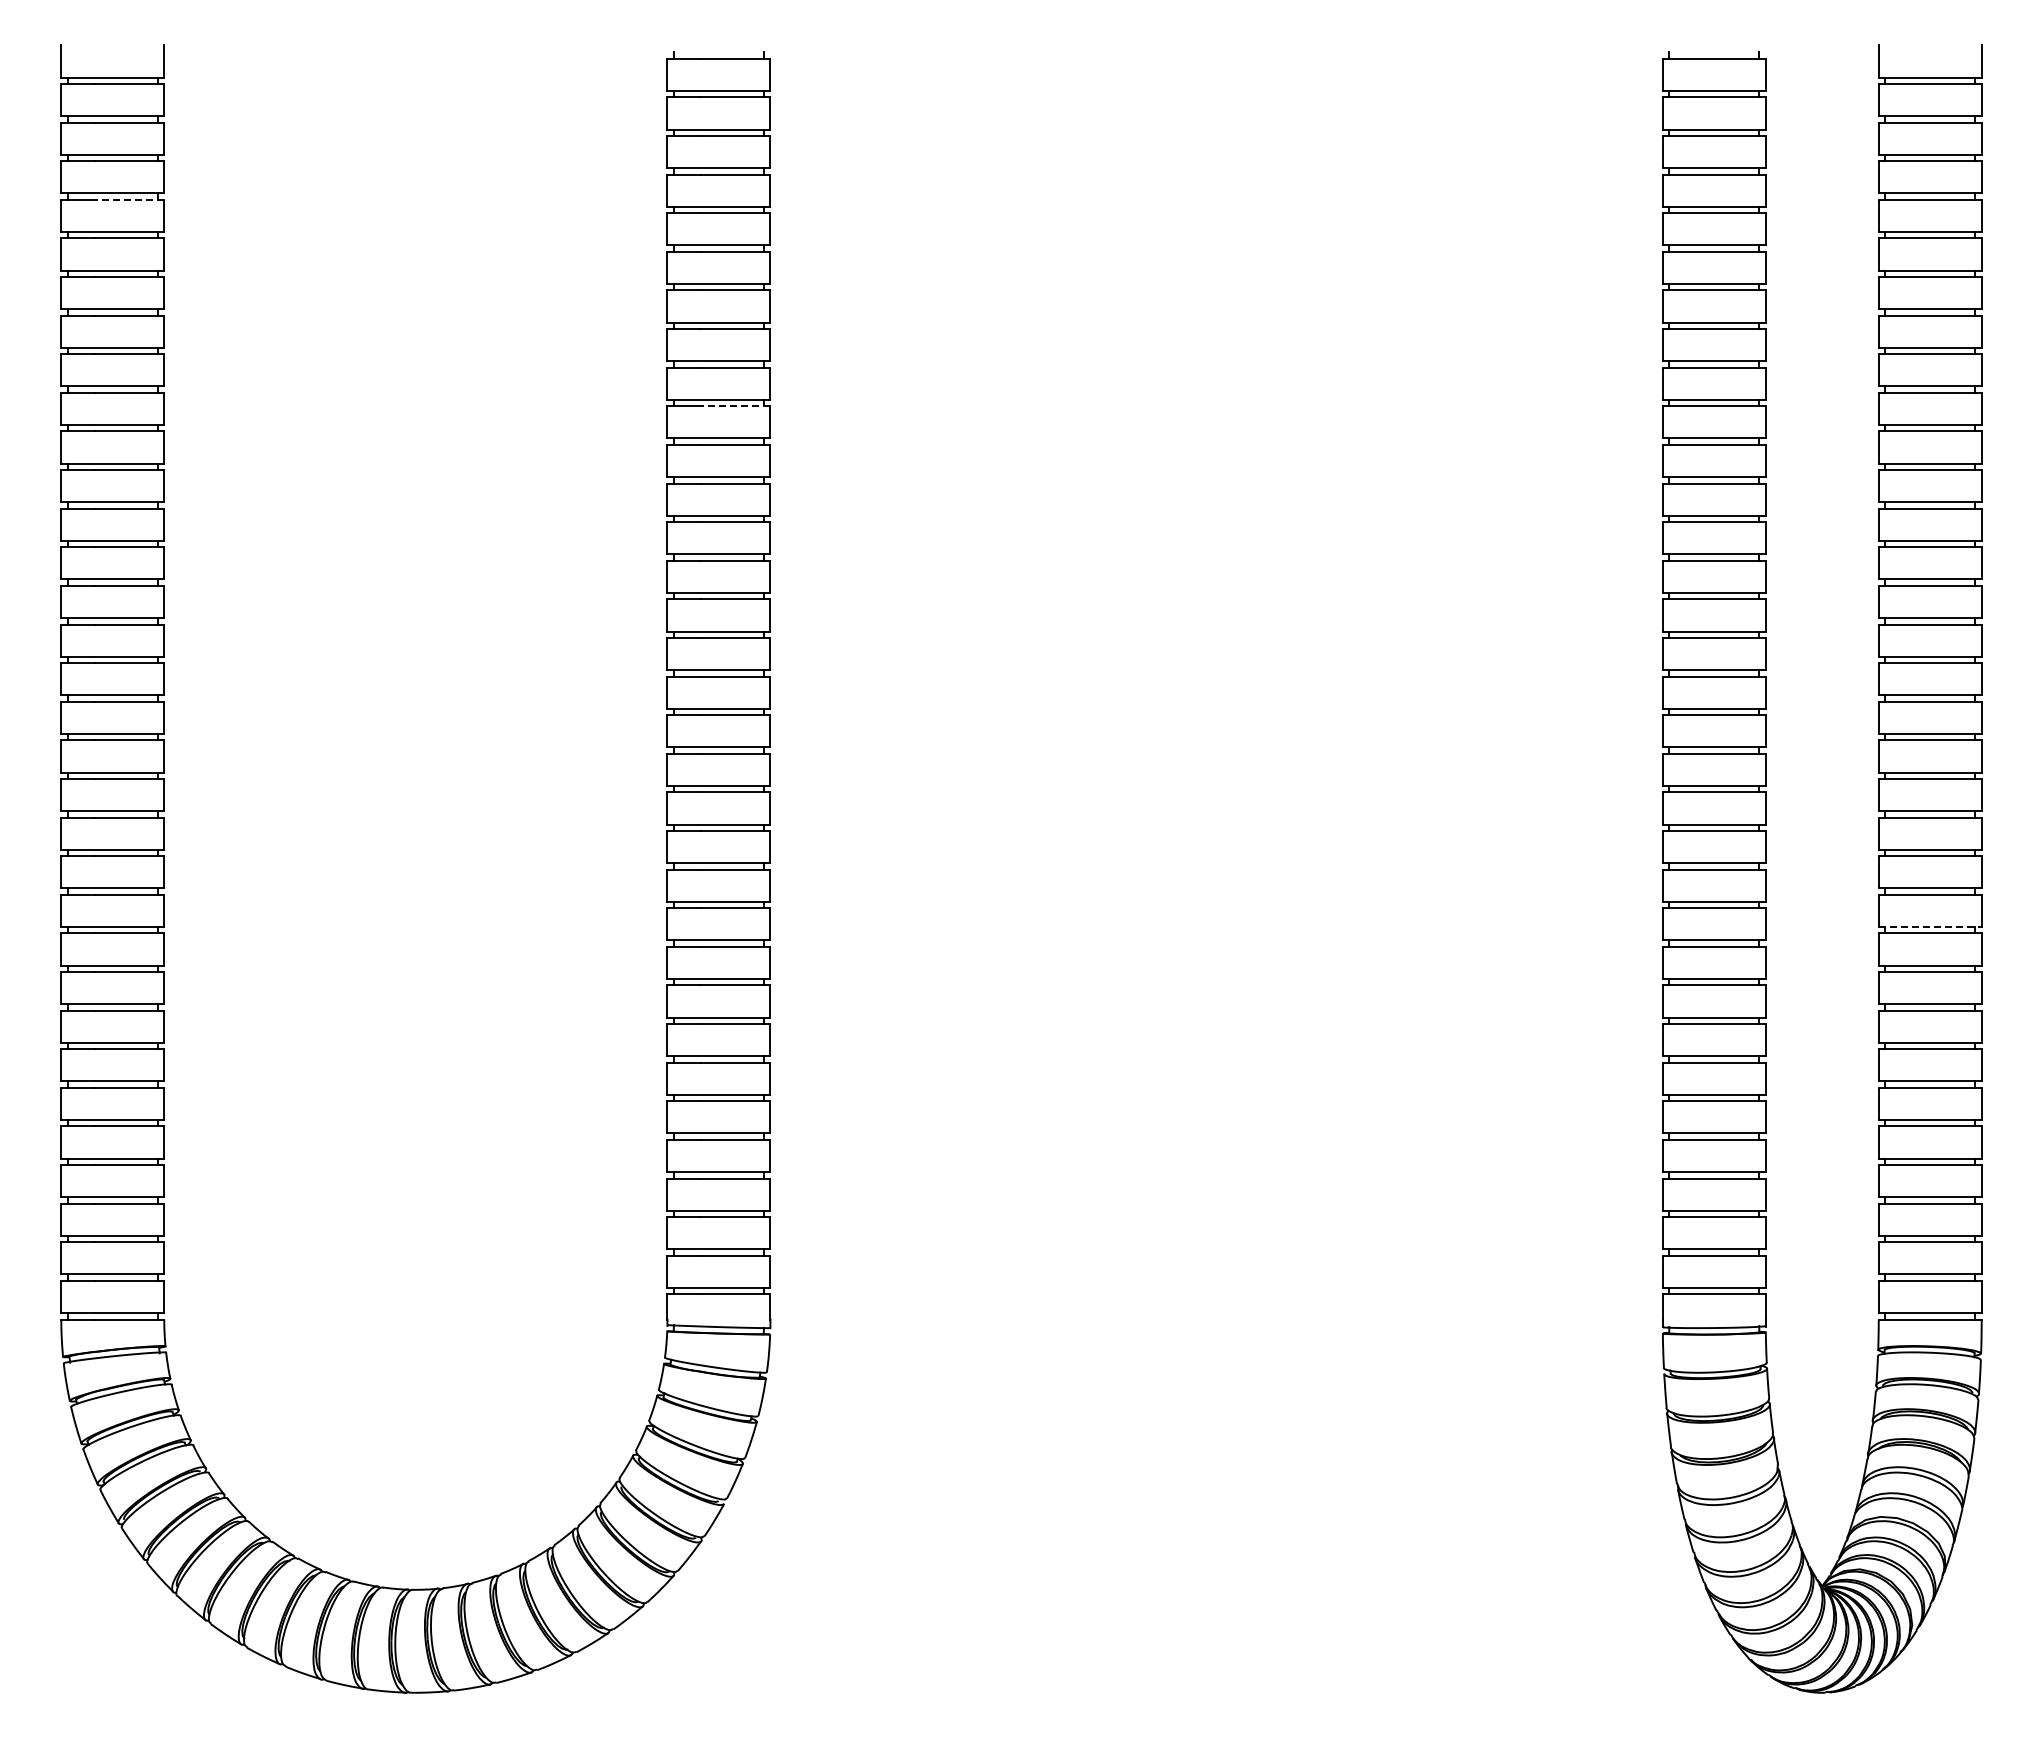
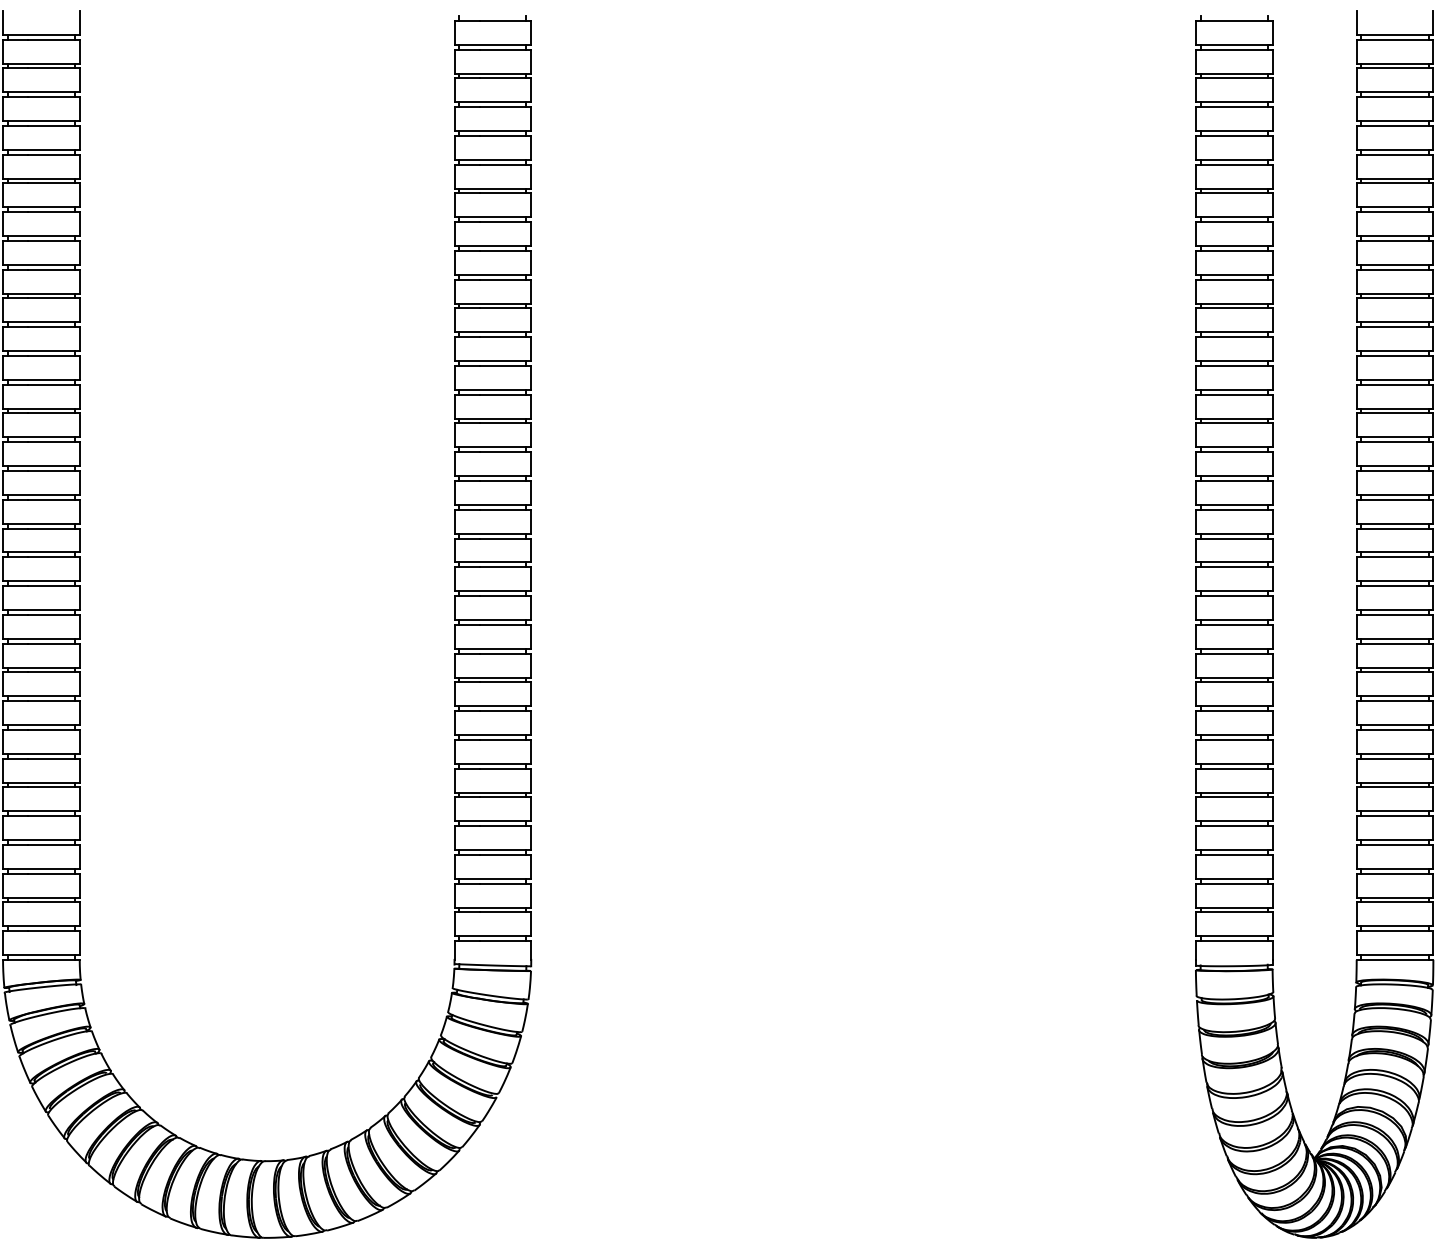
line: (129, 199) -> (53, 125), dashed -> solid
line: (735, 406) -> (505, 279), dashed -> solid
line: (1928, 926) -> (1393, 667), dashed -> solid

